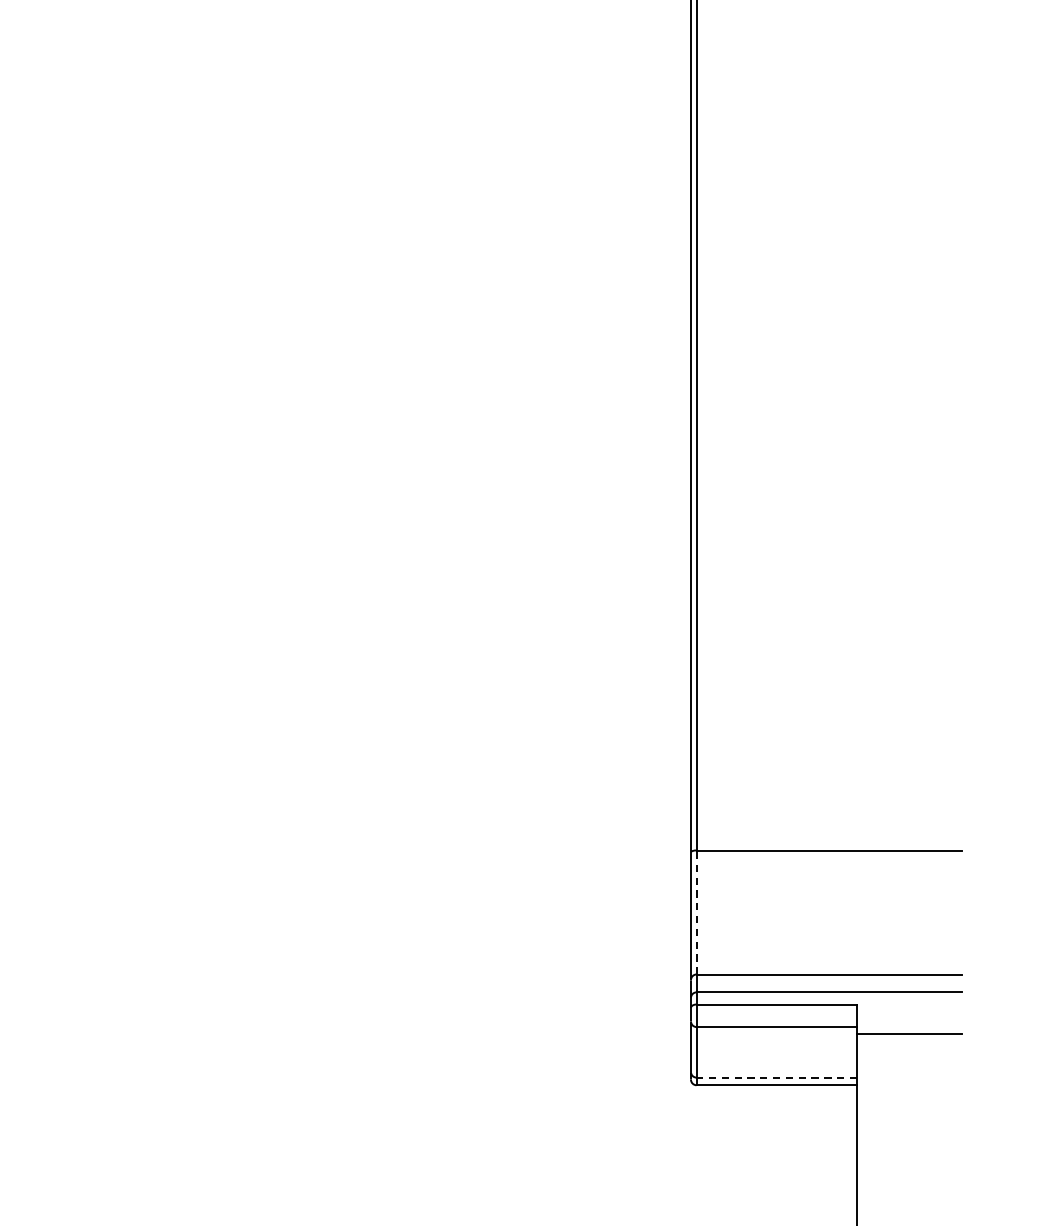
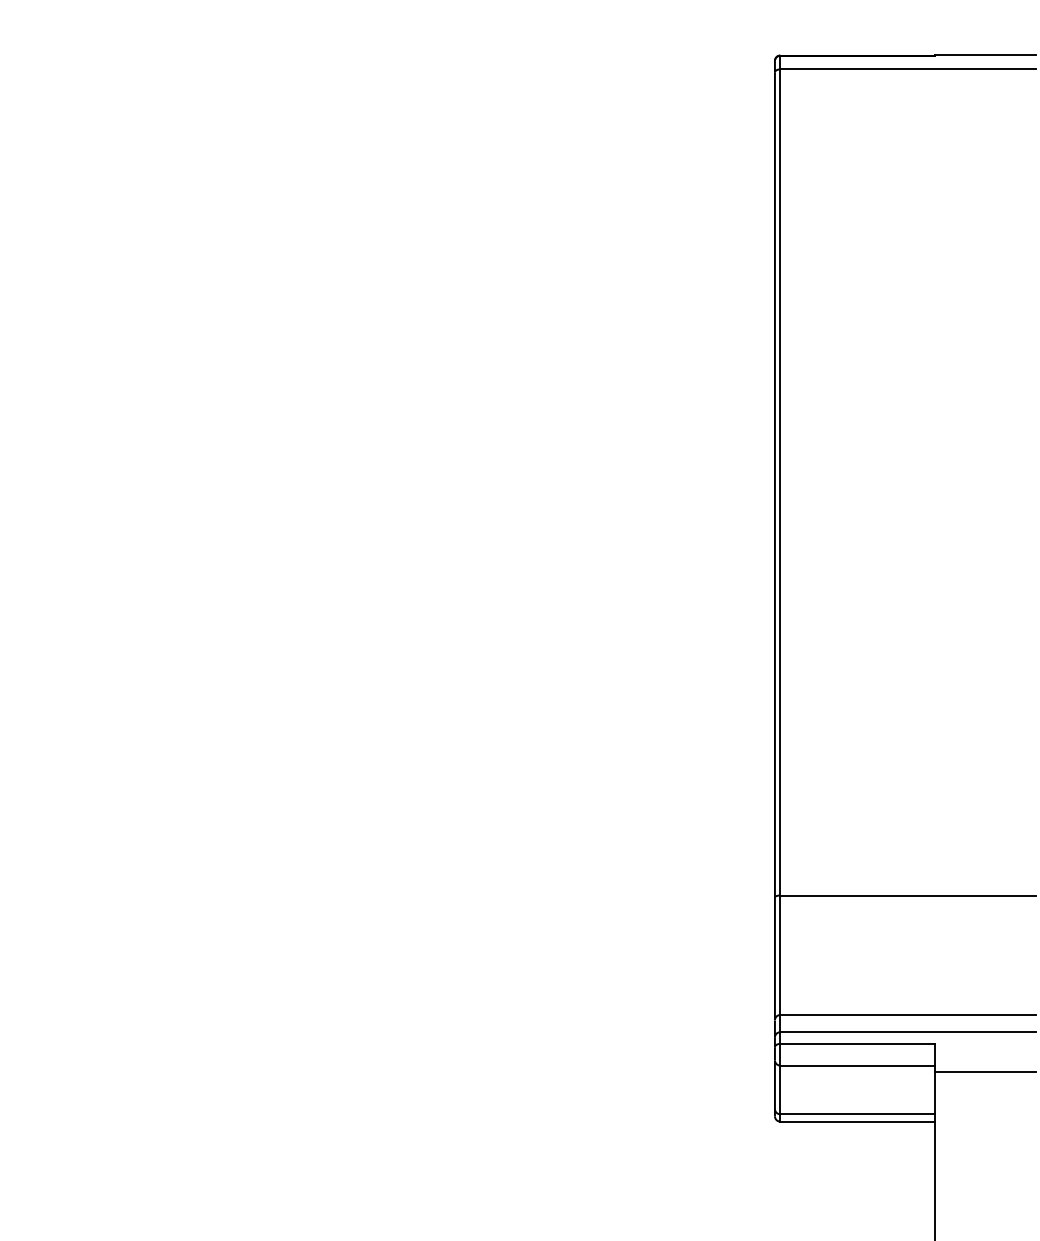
line: (696, 912) -> (780, 955), dashed -> solid
line: (776, 1077) -> (857, 1114), dashed -> solid

